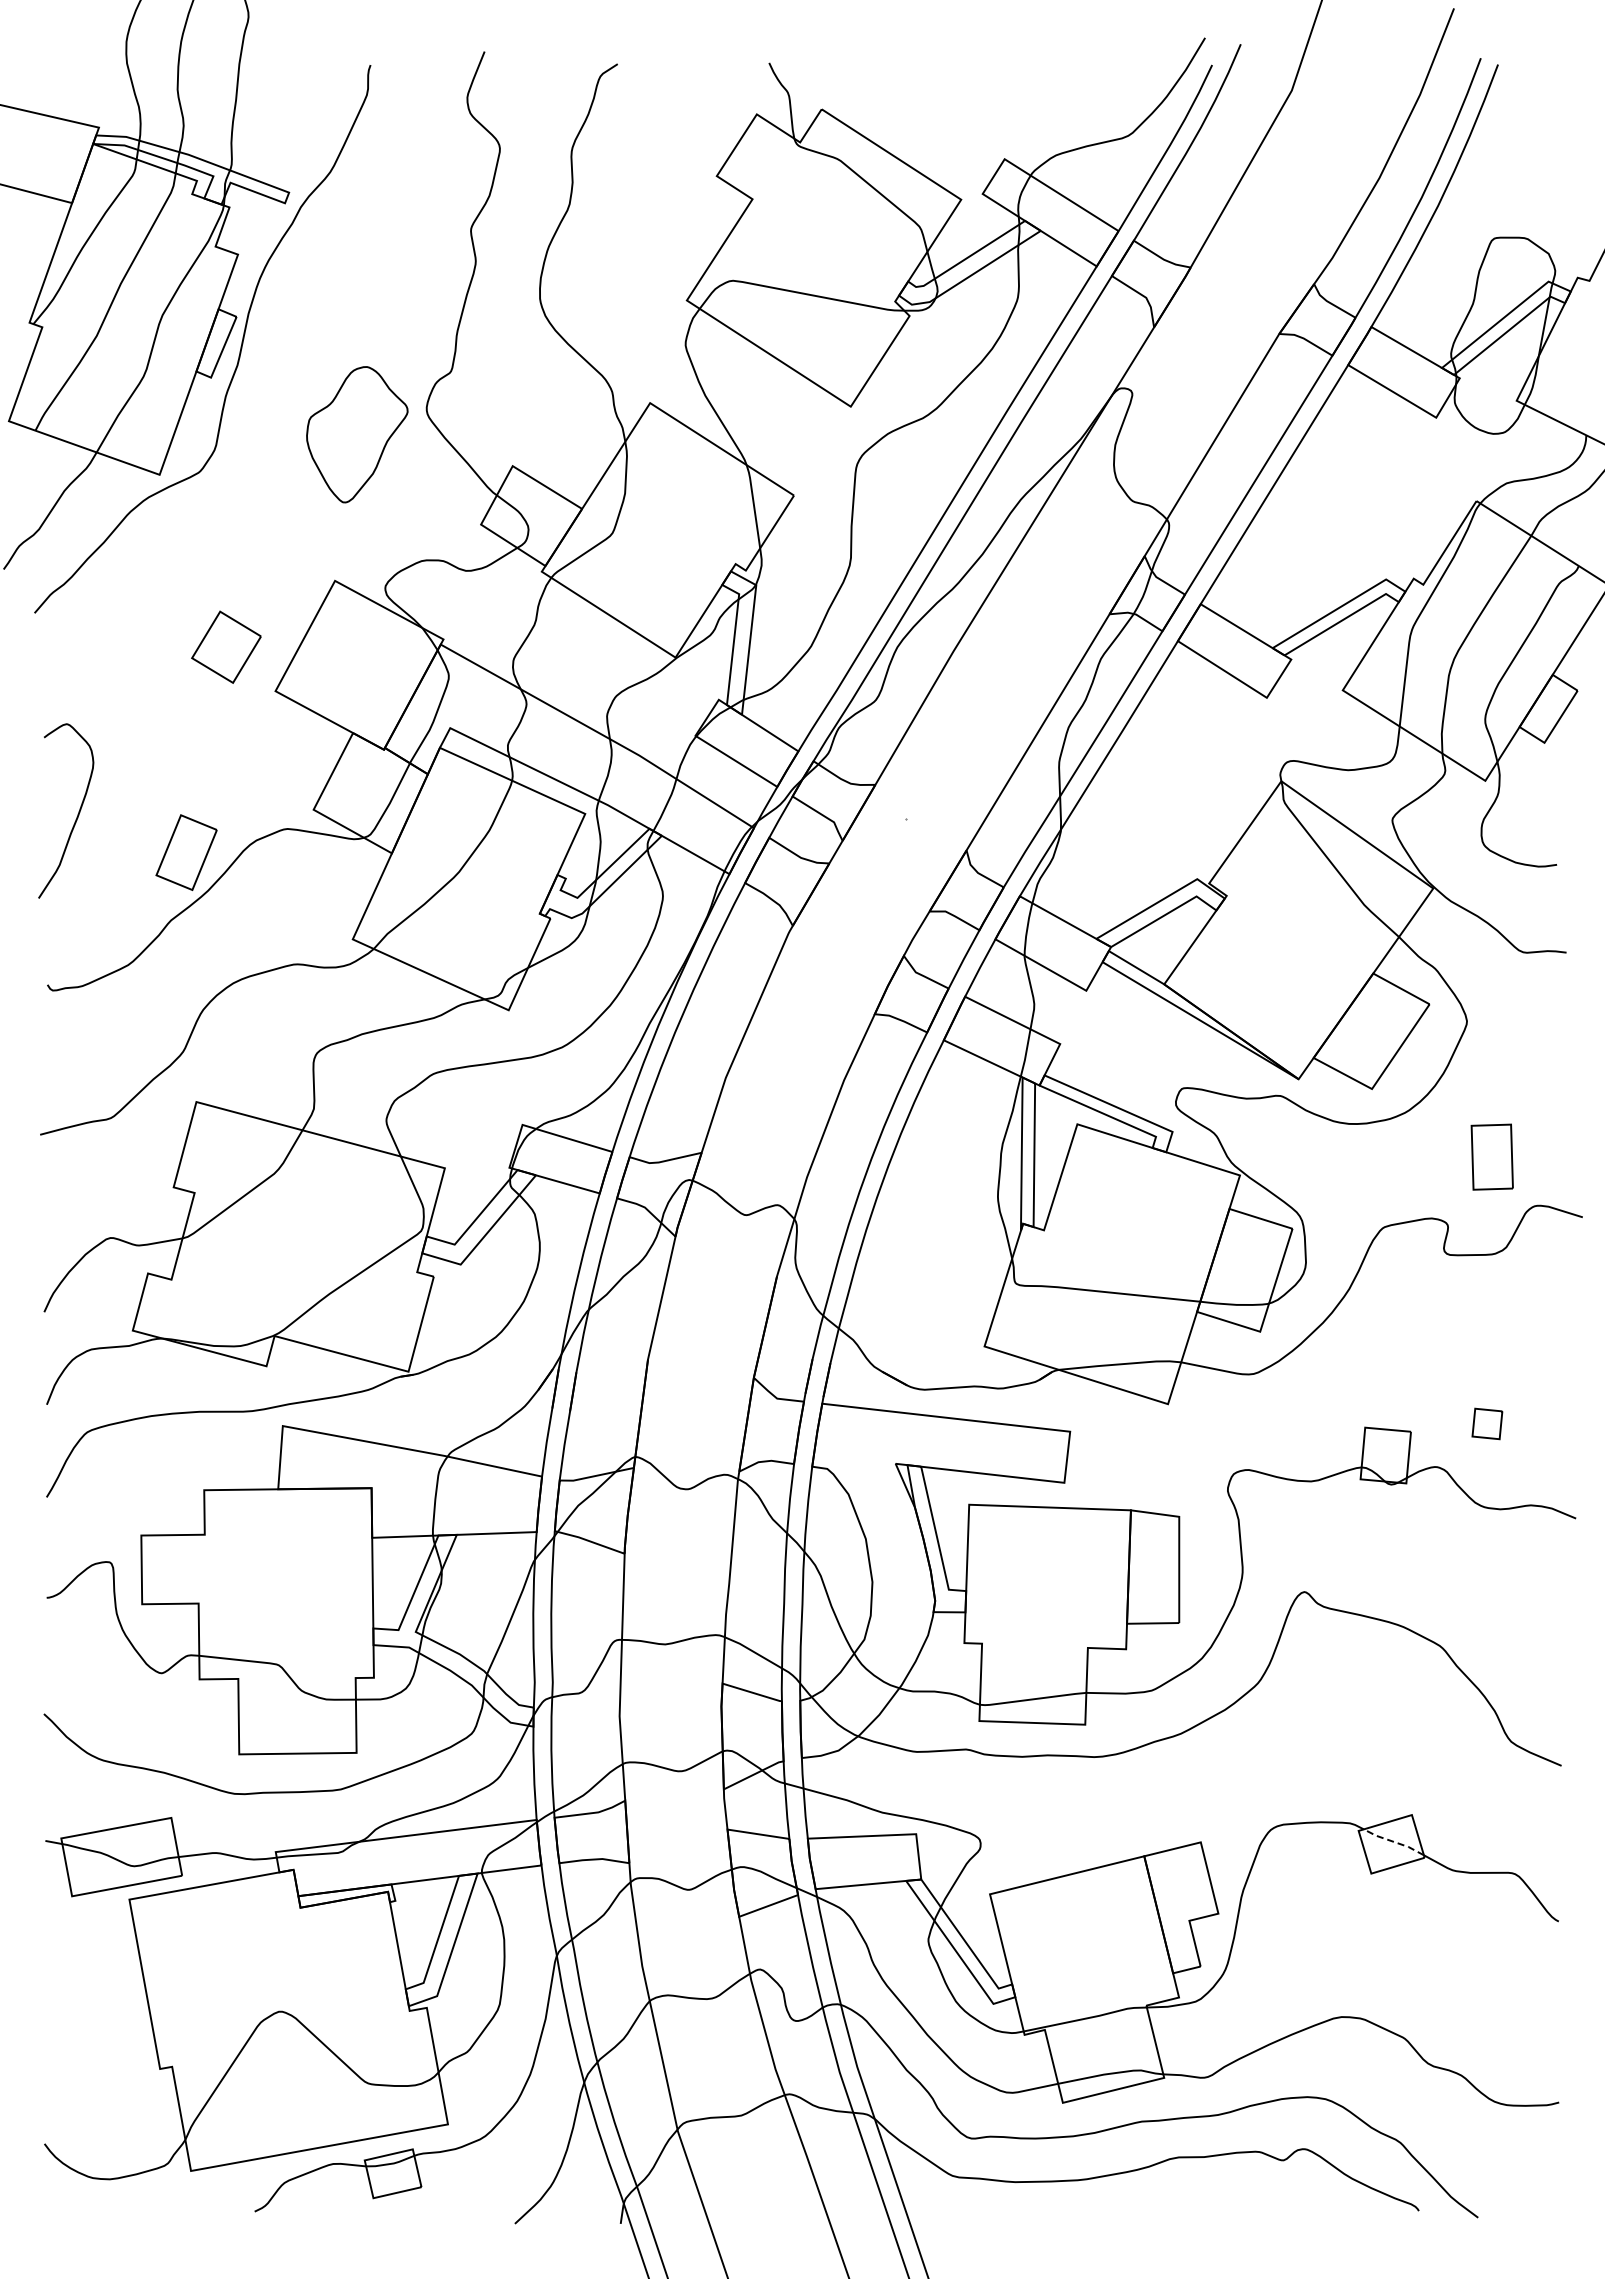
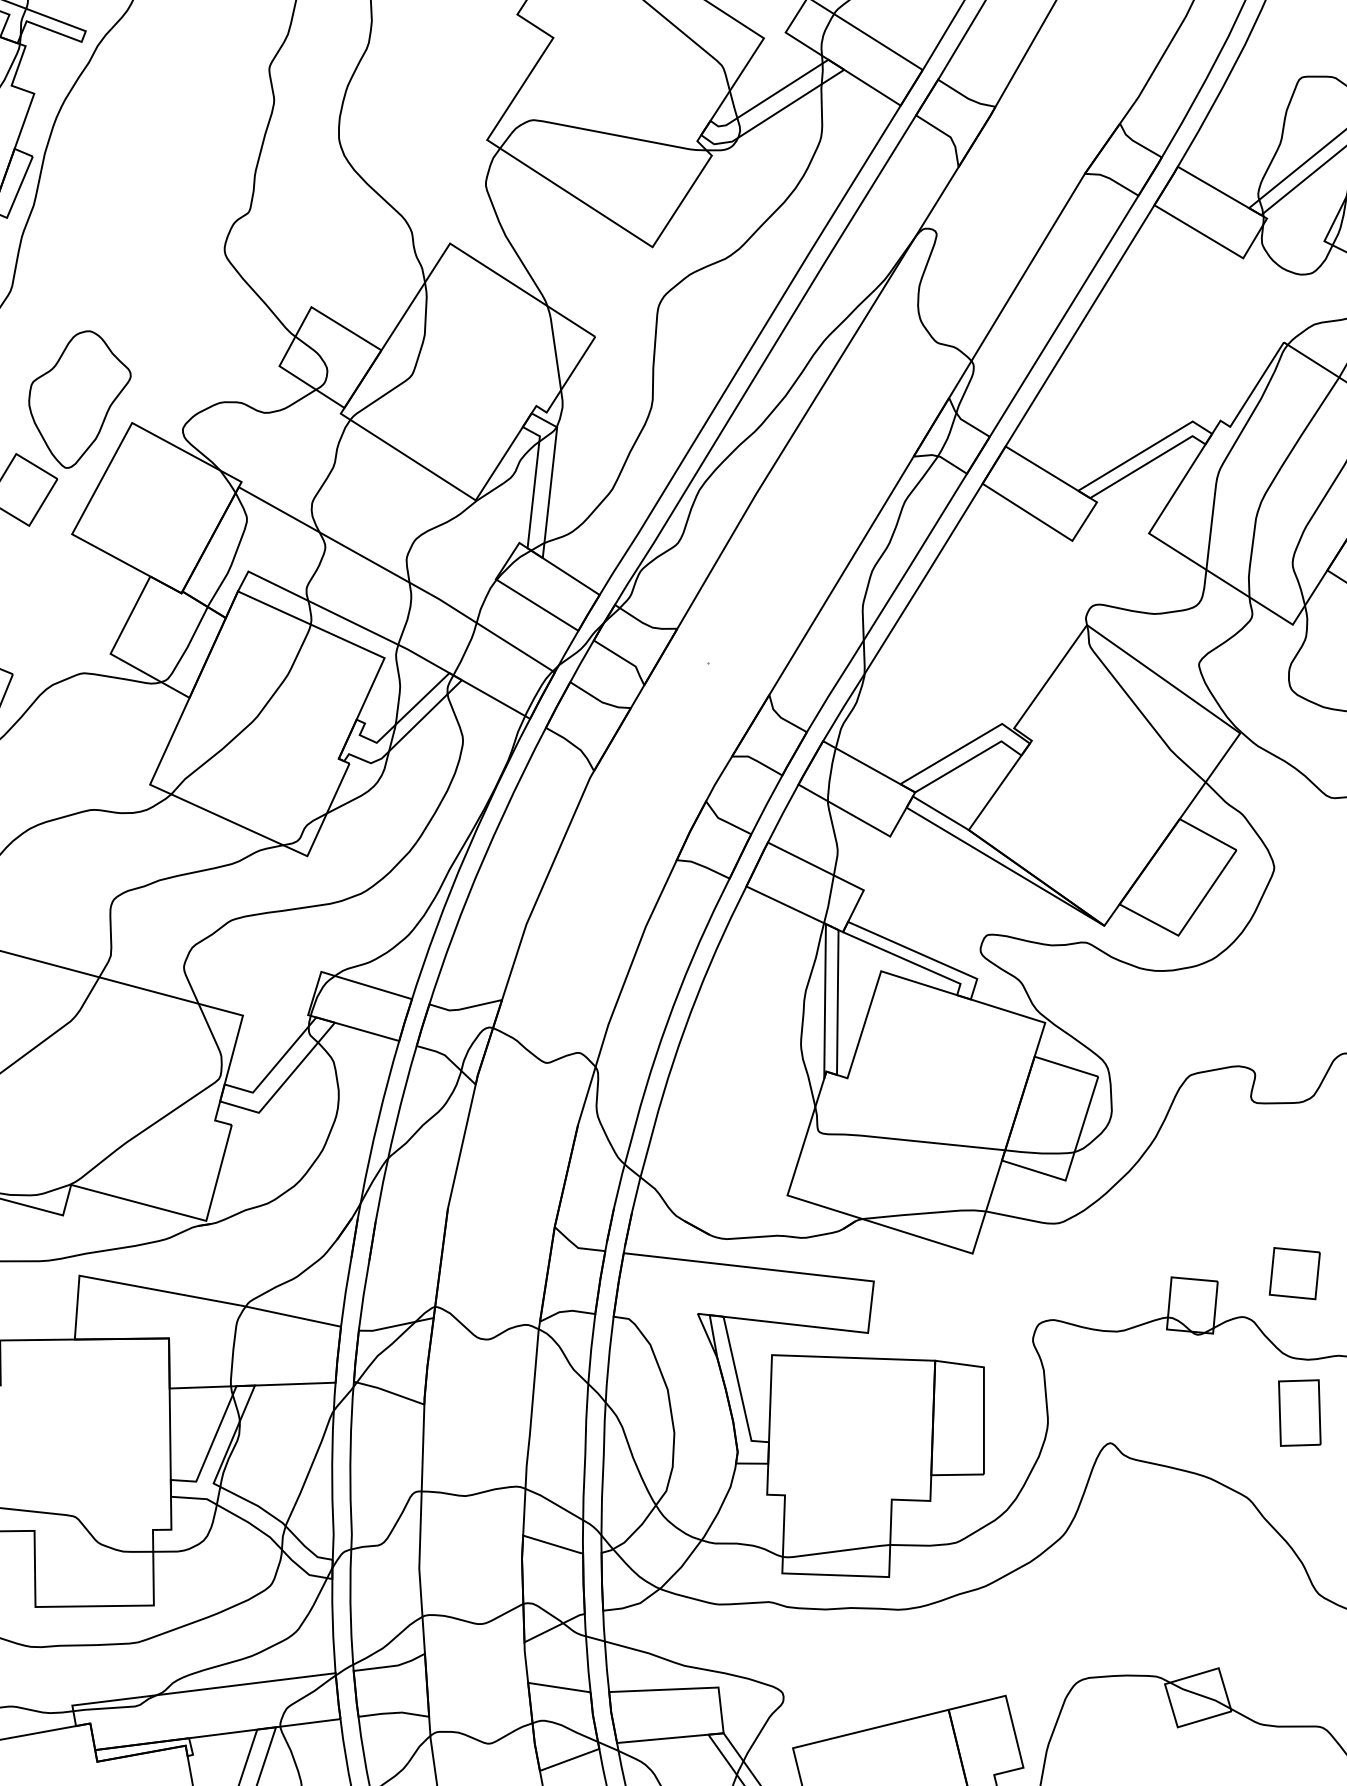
part: (357, 434) -> (80, 399), moved
part: (1491, 1156) -> (1299, 1412), moved
part: (1487, 1423) -> (1294, 1273), size x1.67
line: (1393, 1841) -> (1200, 1694), dashed -> solid

